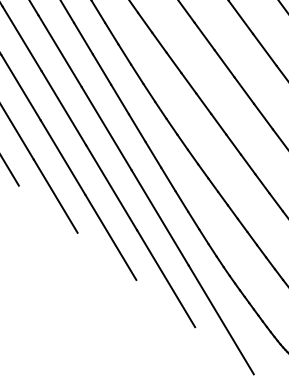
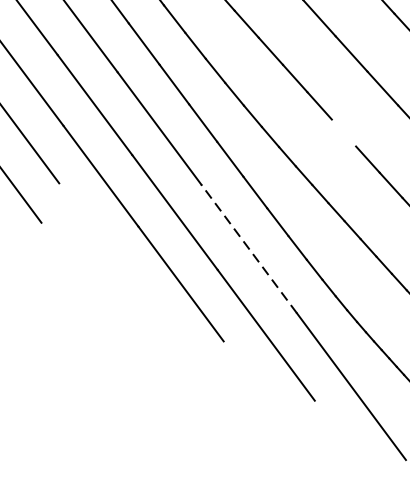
line: (233, 144) -> (343, 132), removed
line: (55, 195) -> (95, 231), removed
line: (160, 217) -> (249, 248), solid -> dashed

